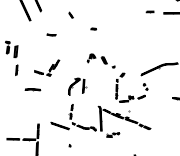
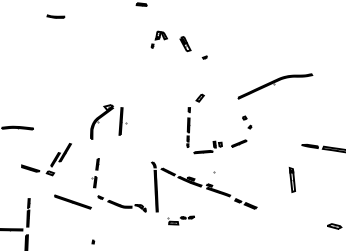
part: (100, 60) -> (177, 44), moved
part: (47, 67) -> (47, 158), moved
part: (167, 115) -> (291, 180), added

